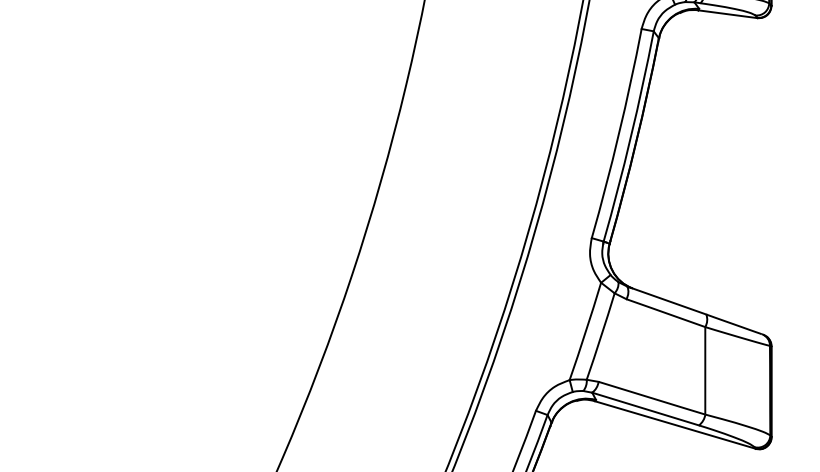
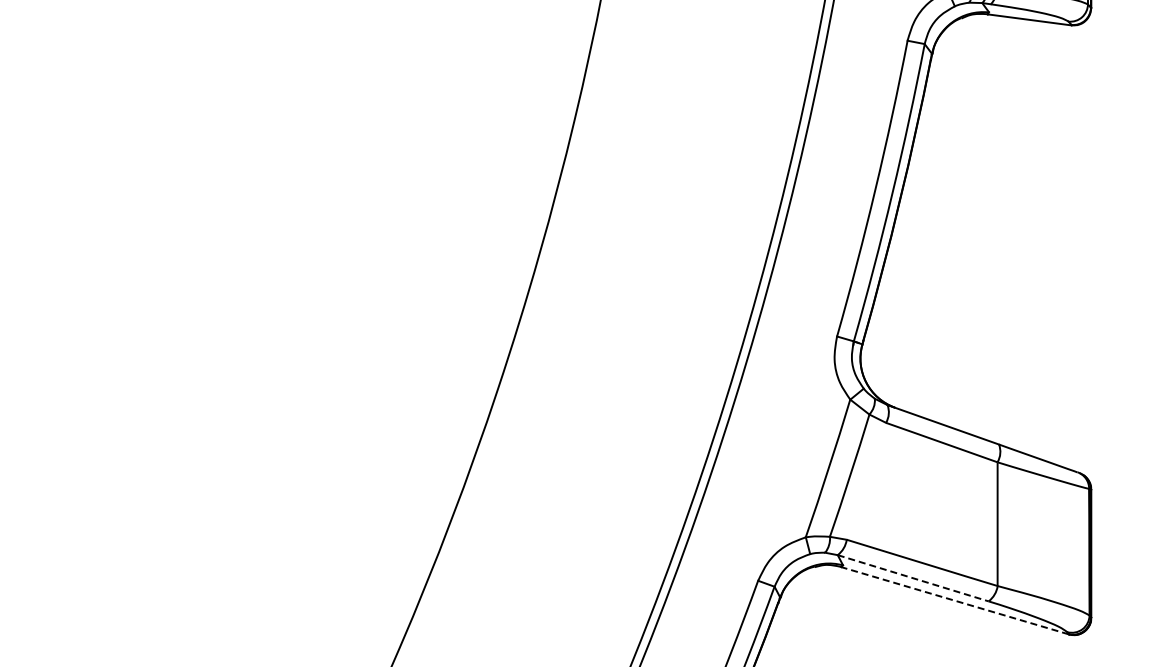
line: (645, 409) -> (913, 578), solid -> dashed
line: (675, 424) -> (955, 600), solid -> dashed

